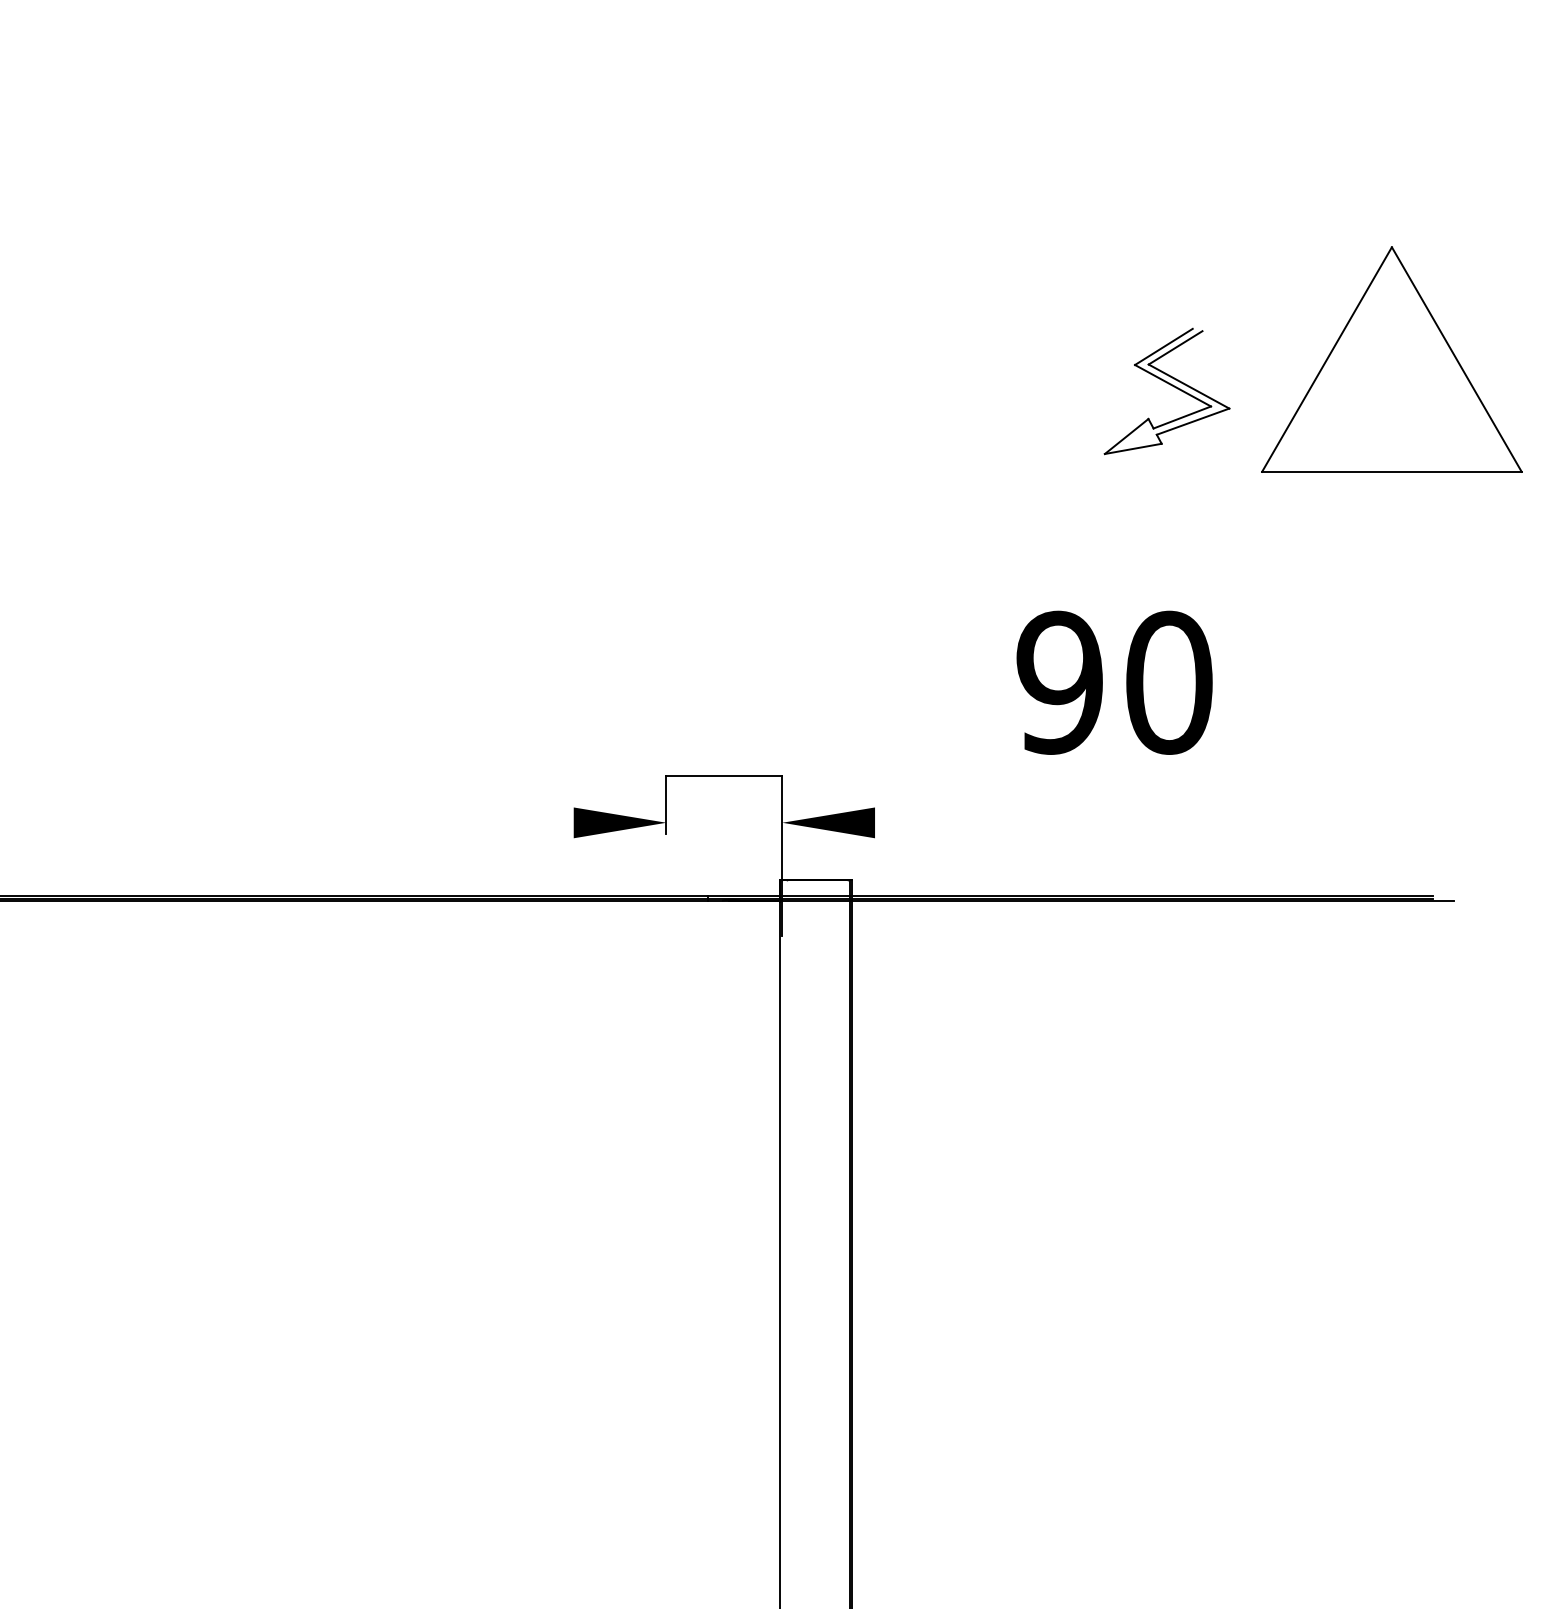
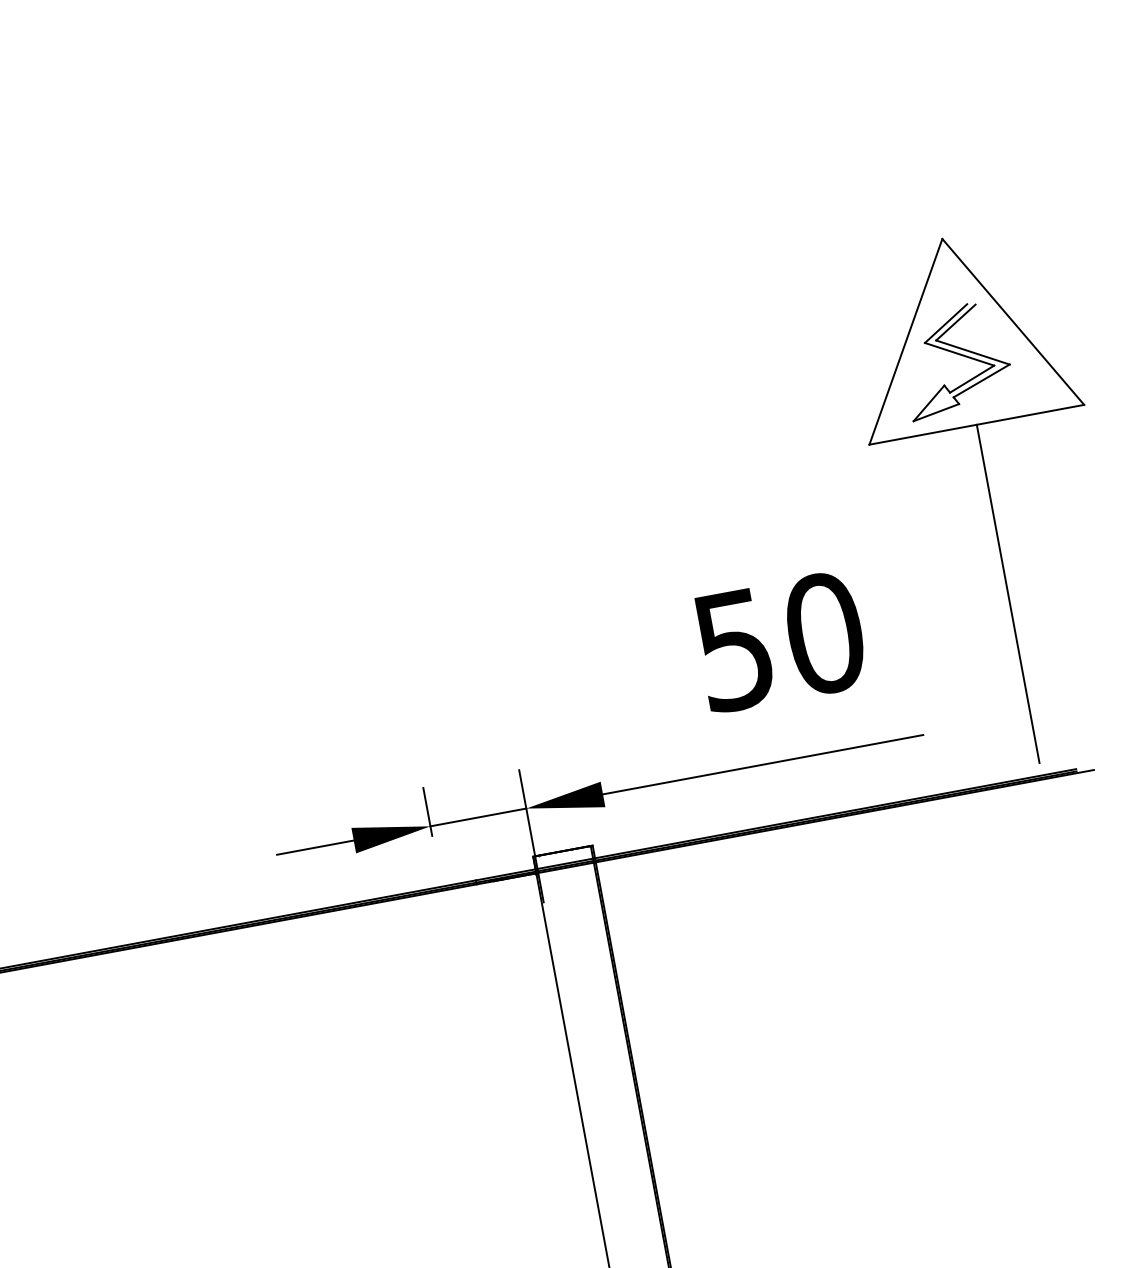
part: (1170, 385) -> (957, 354), moved
line: (1391, 675) -> (1007, 593), added
text: (1059, 682) -> (734, 650), 90 -> 50
line: (724, 775) -> (478, 817), moved
line: (527, 822) -> (315, 847), added
line: (1068, 822) -> (763, 764), added

